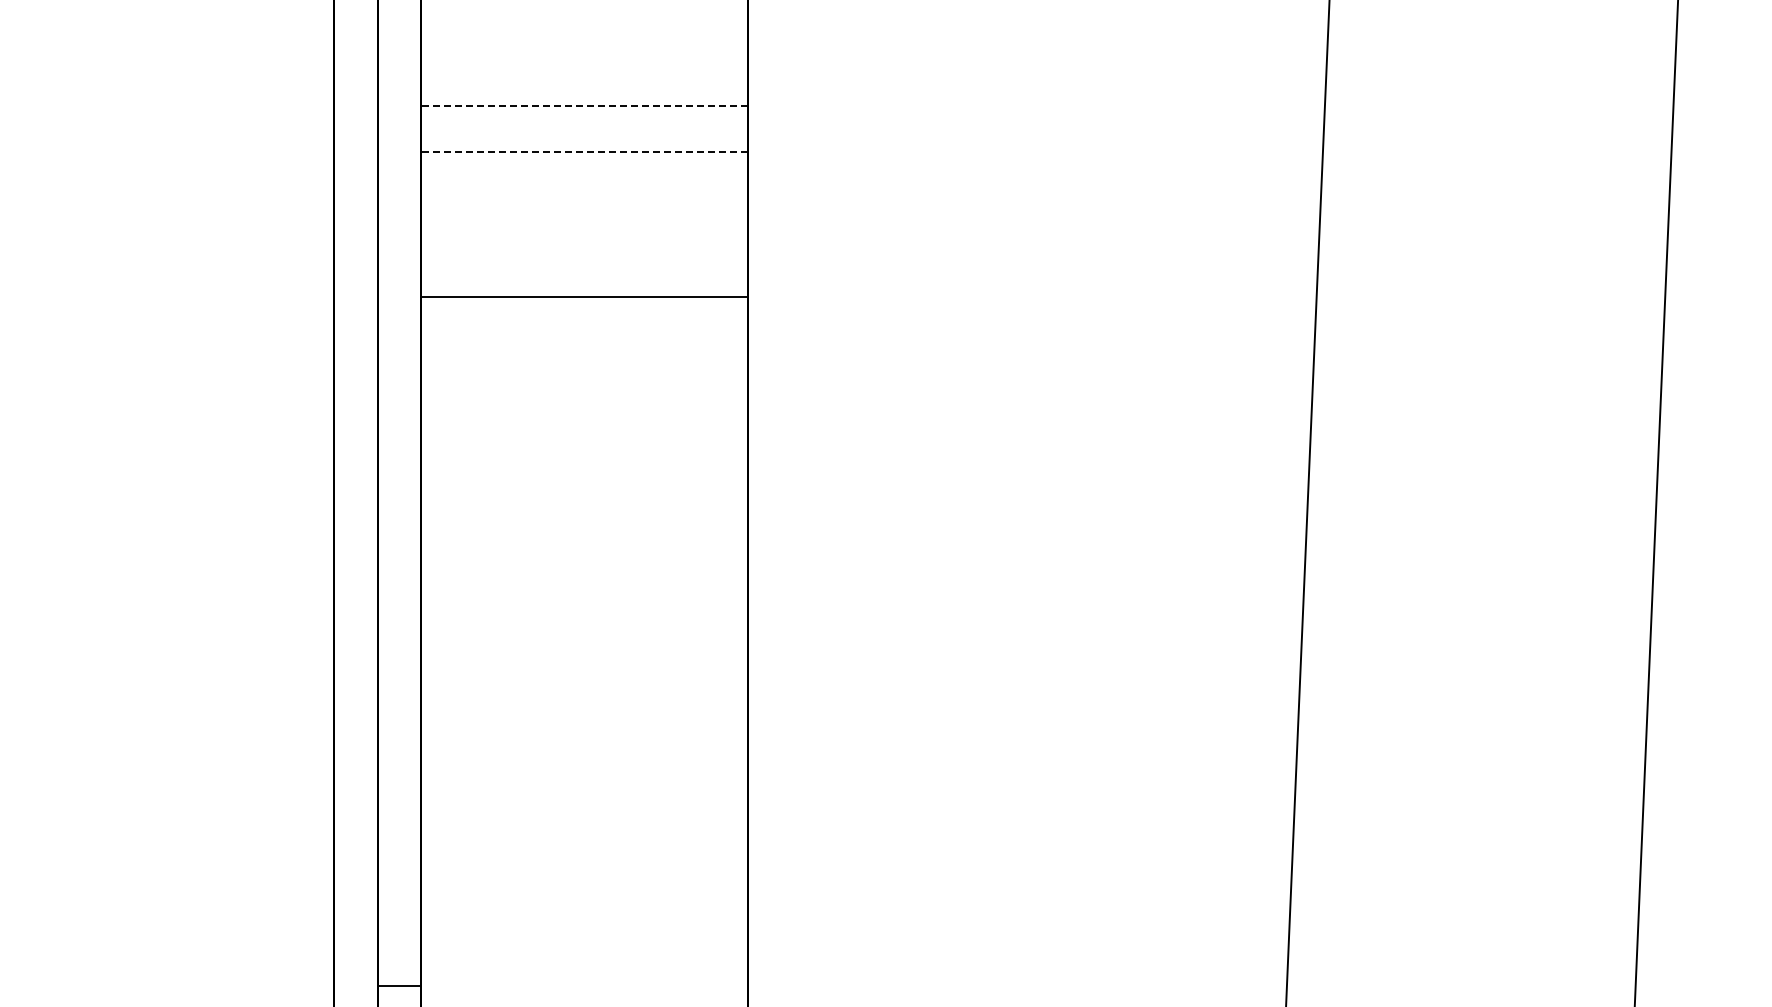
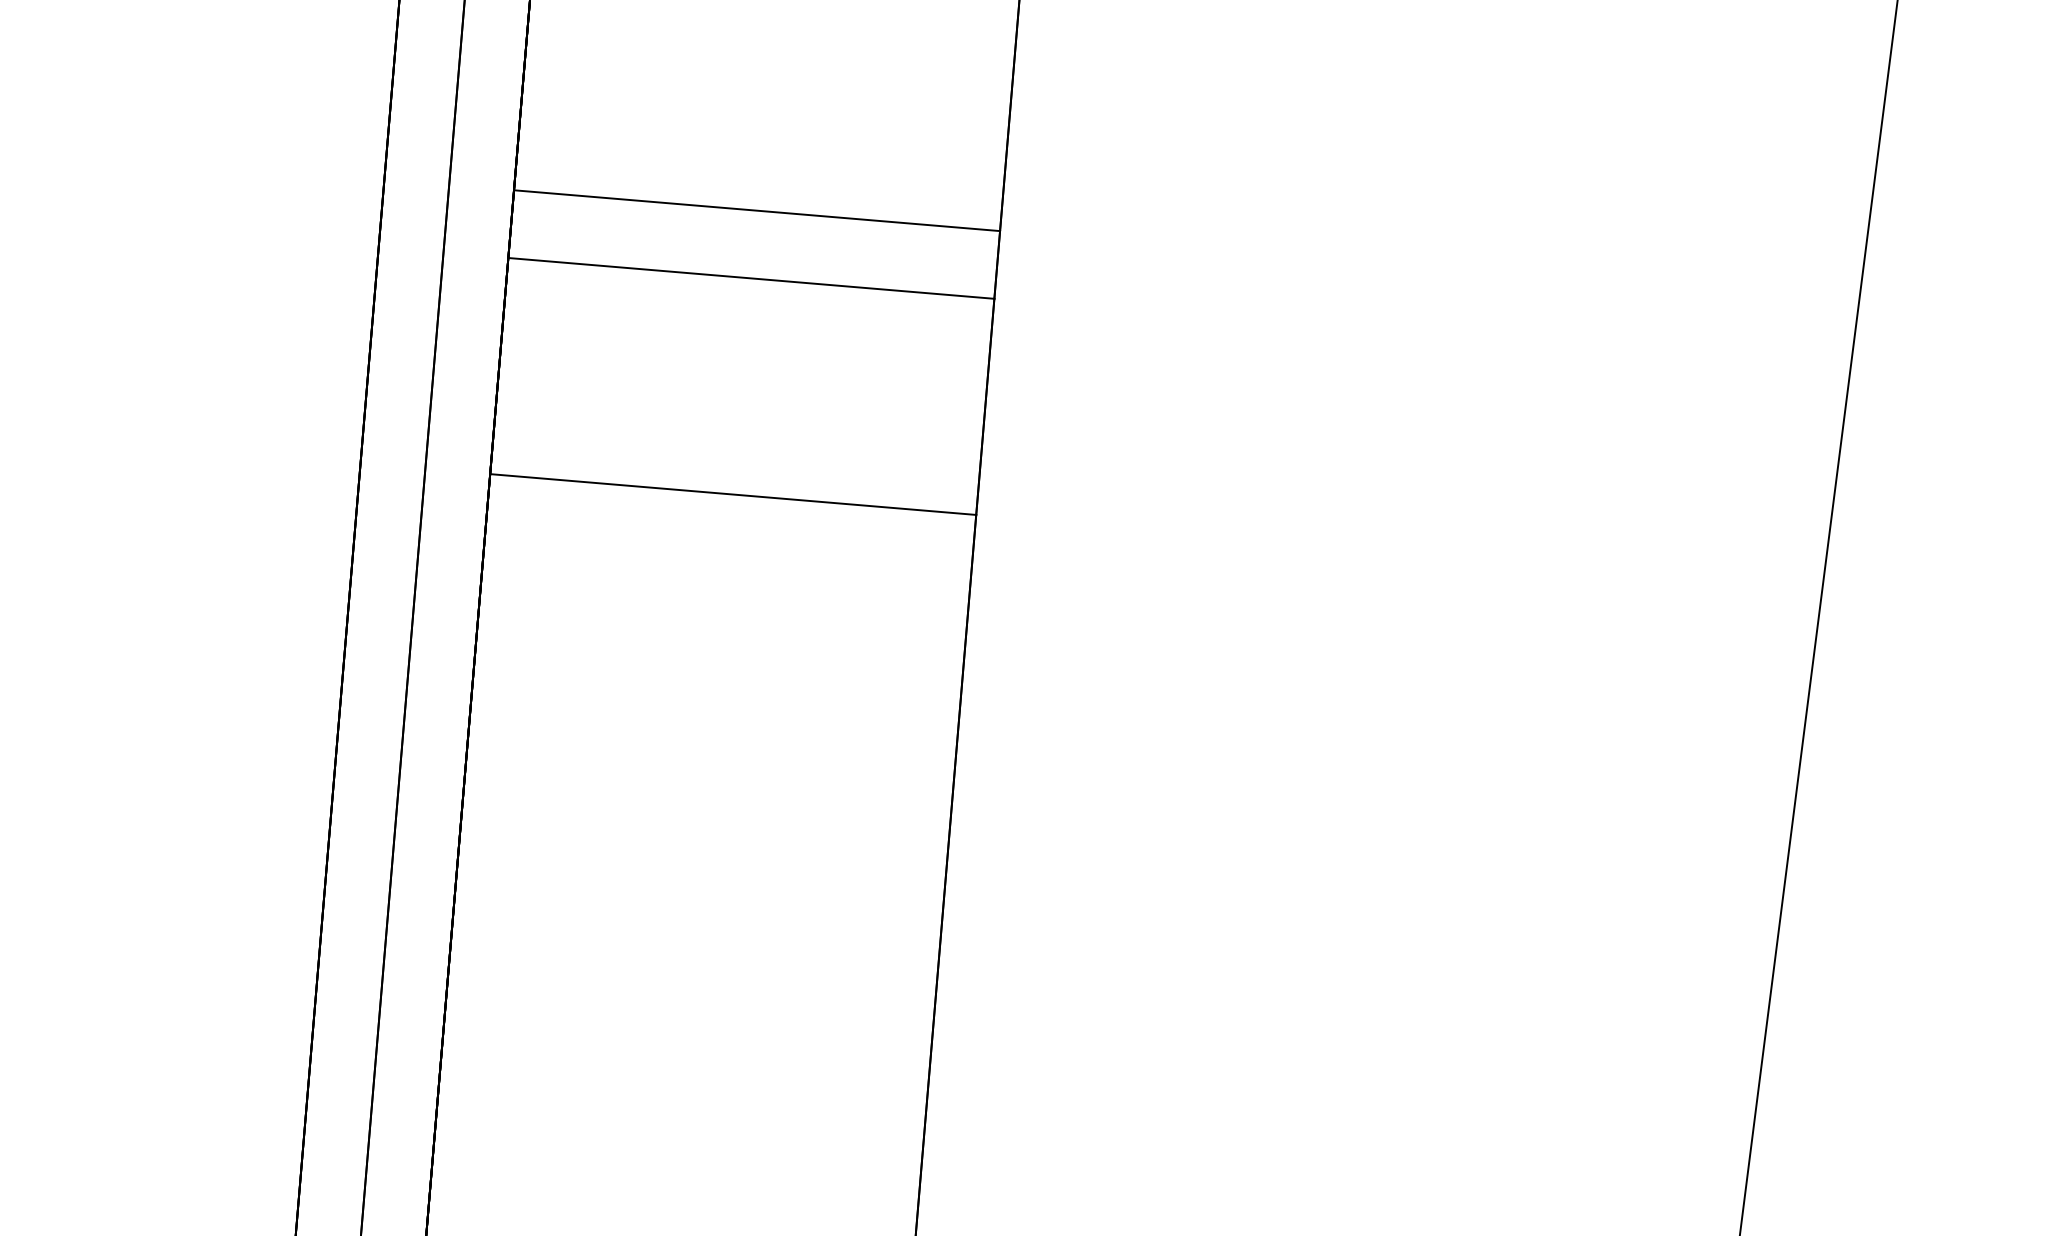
line: (584, 106) -> (756, 210), dashed -> solid
line: (584, 151) -> (751, 277), dashed -> solid

